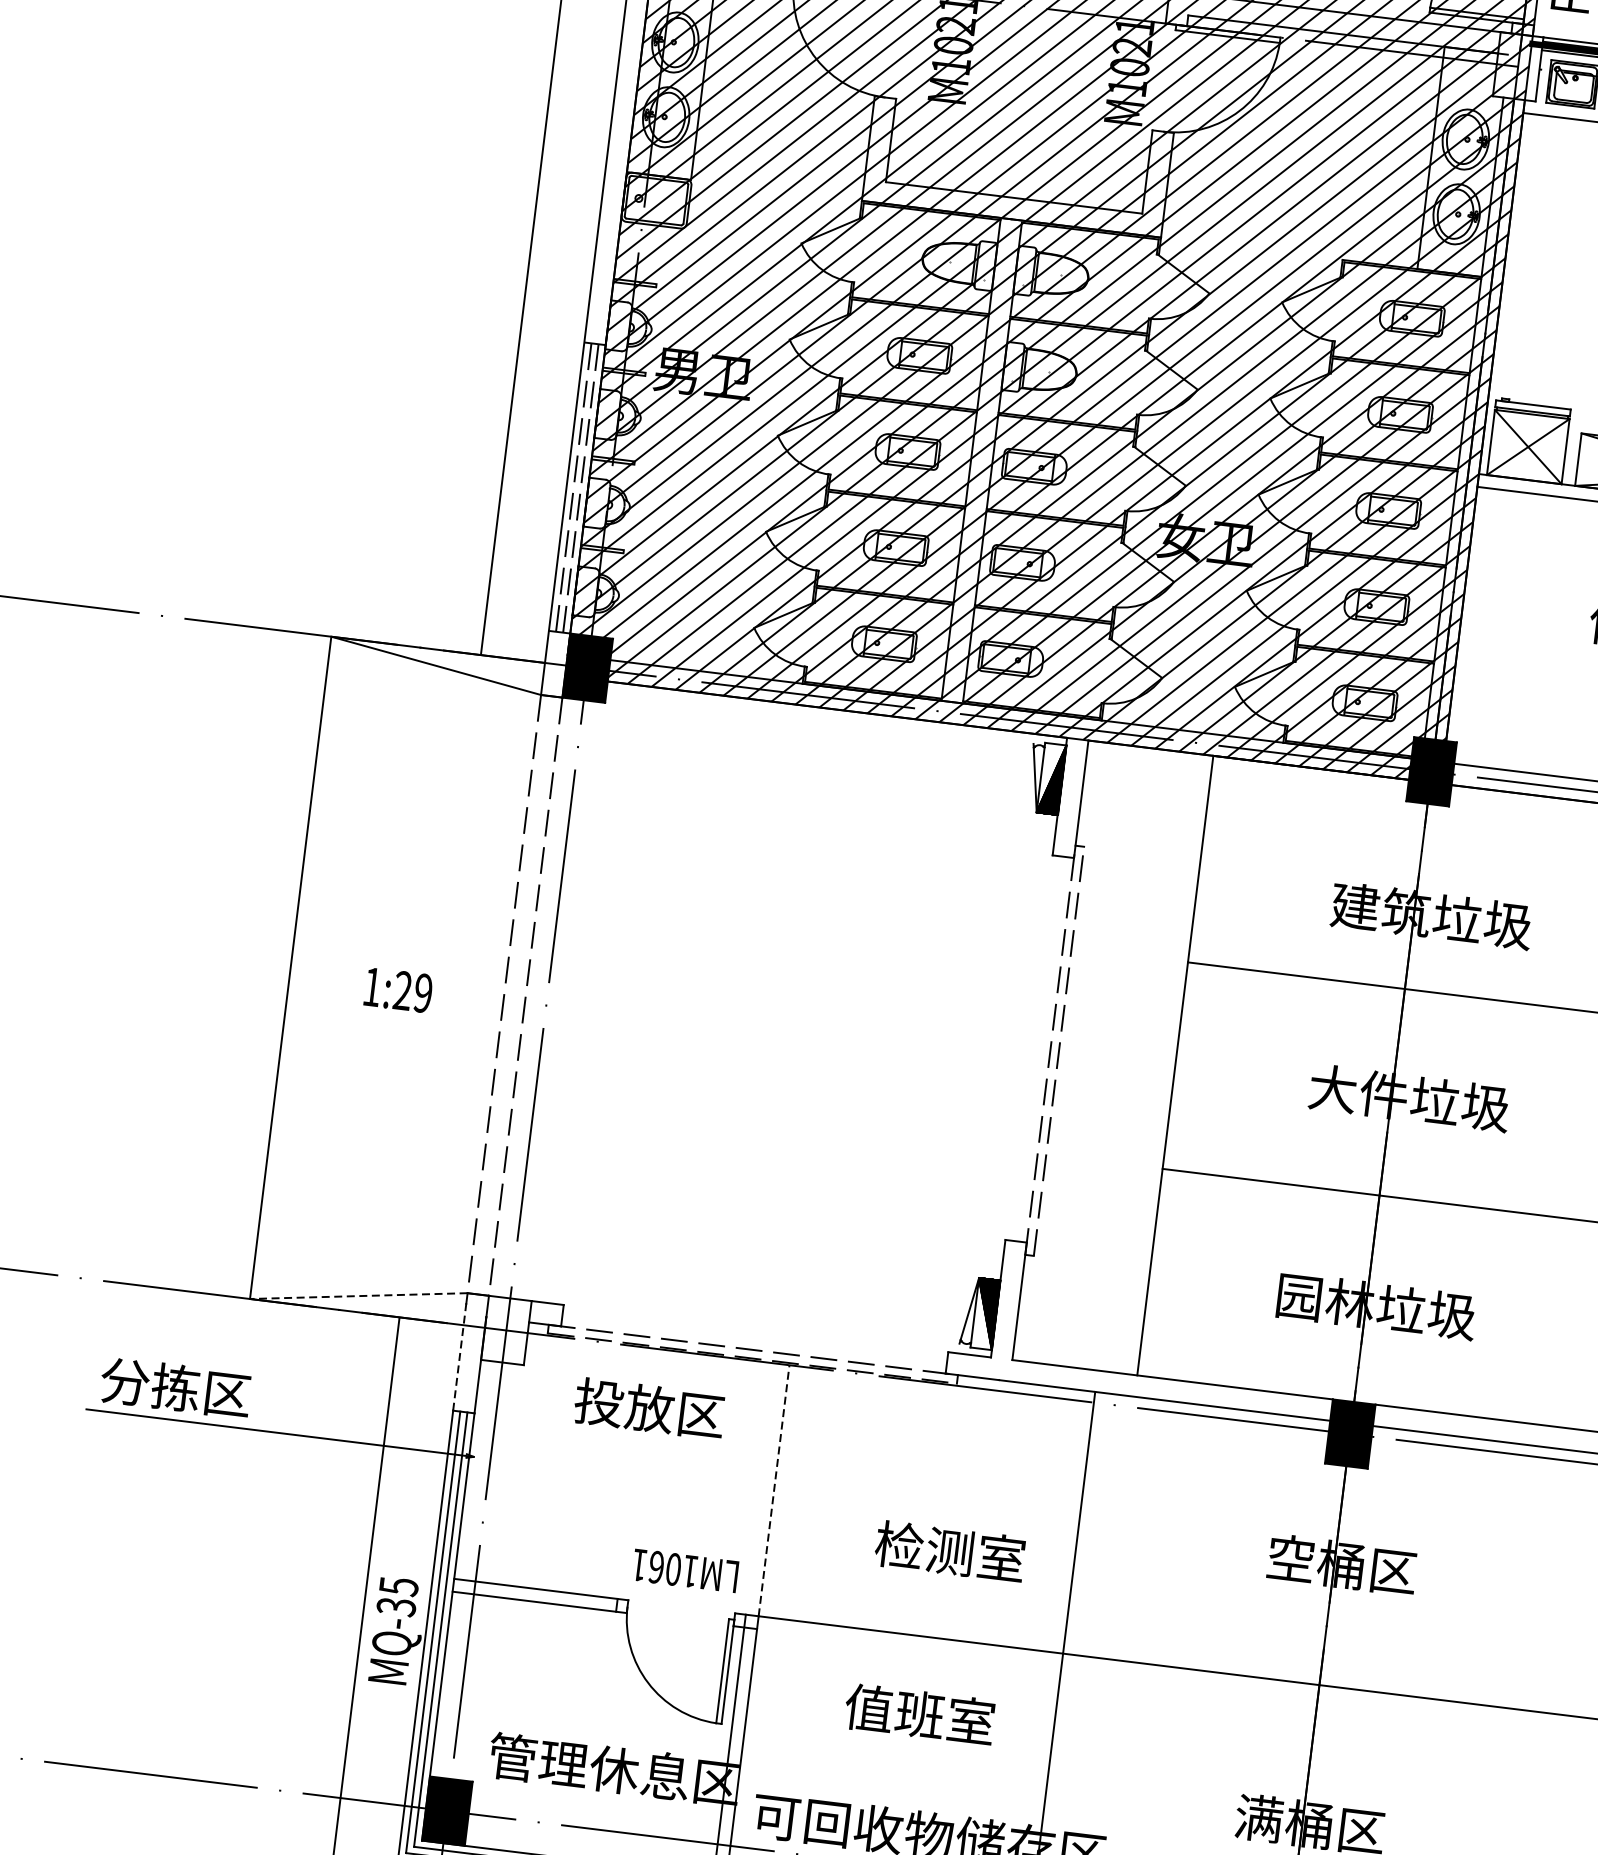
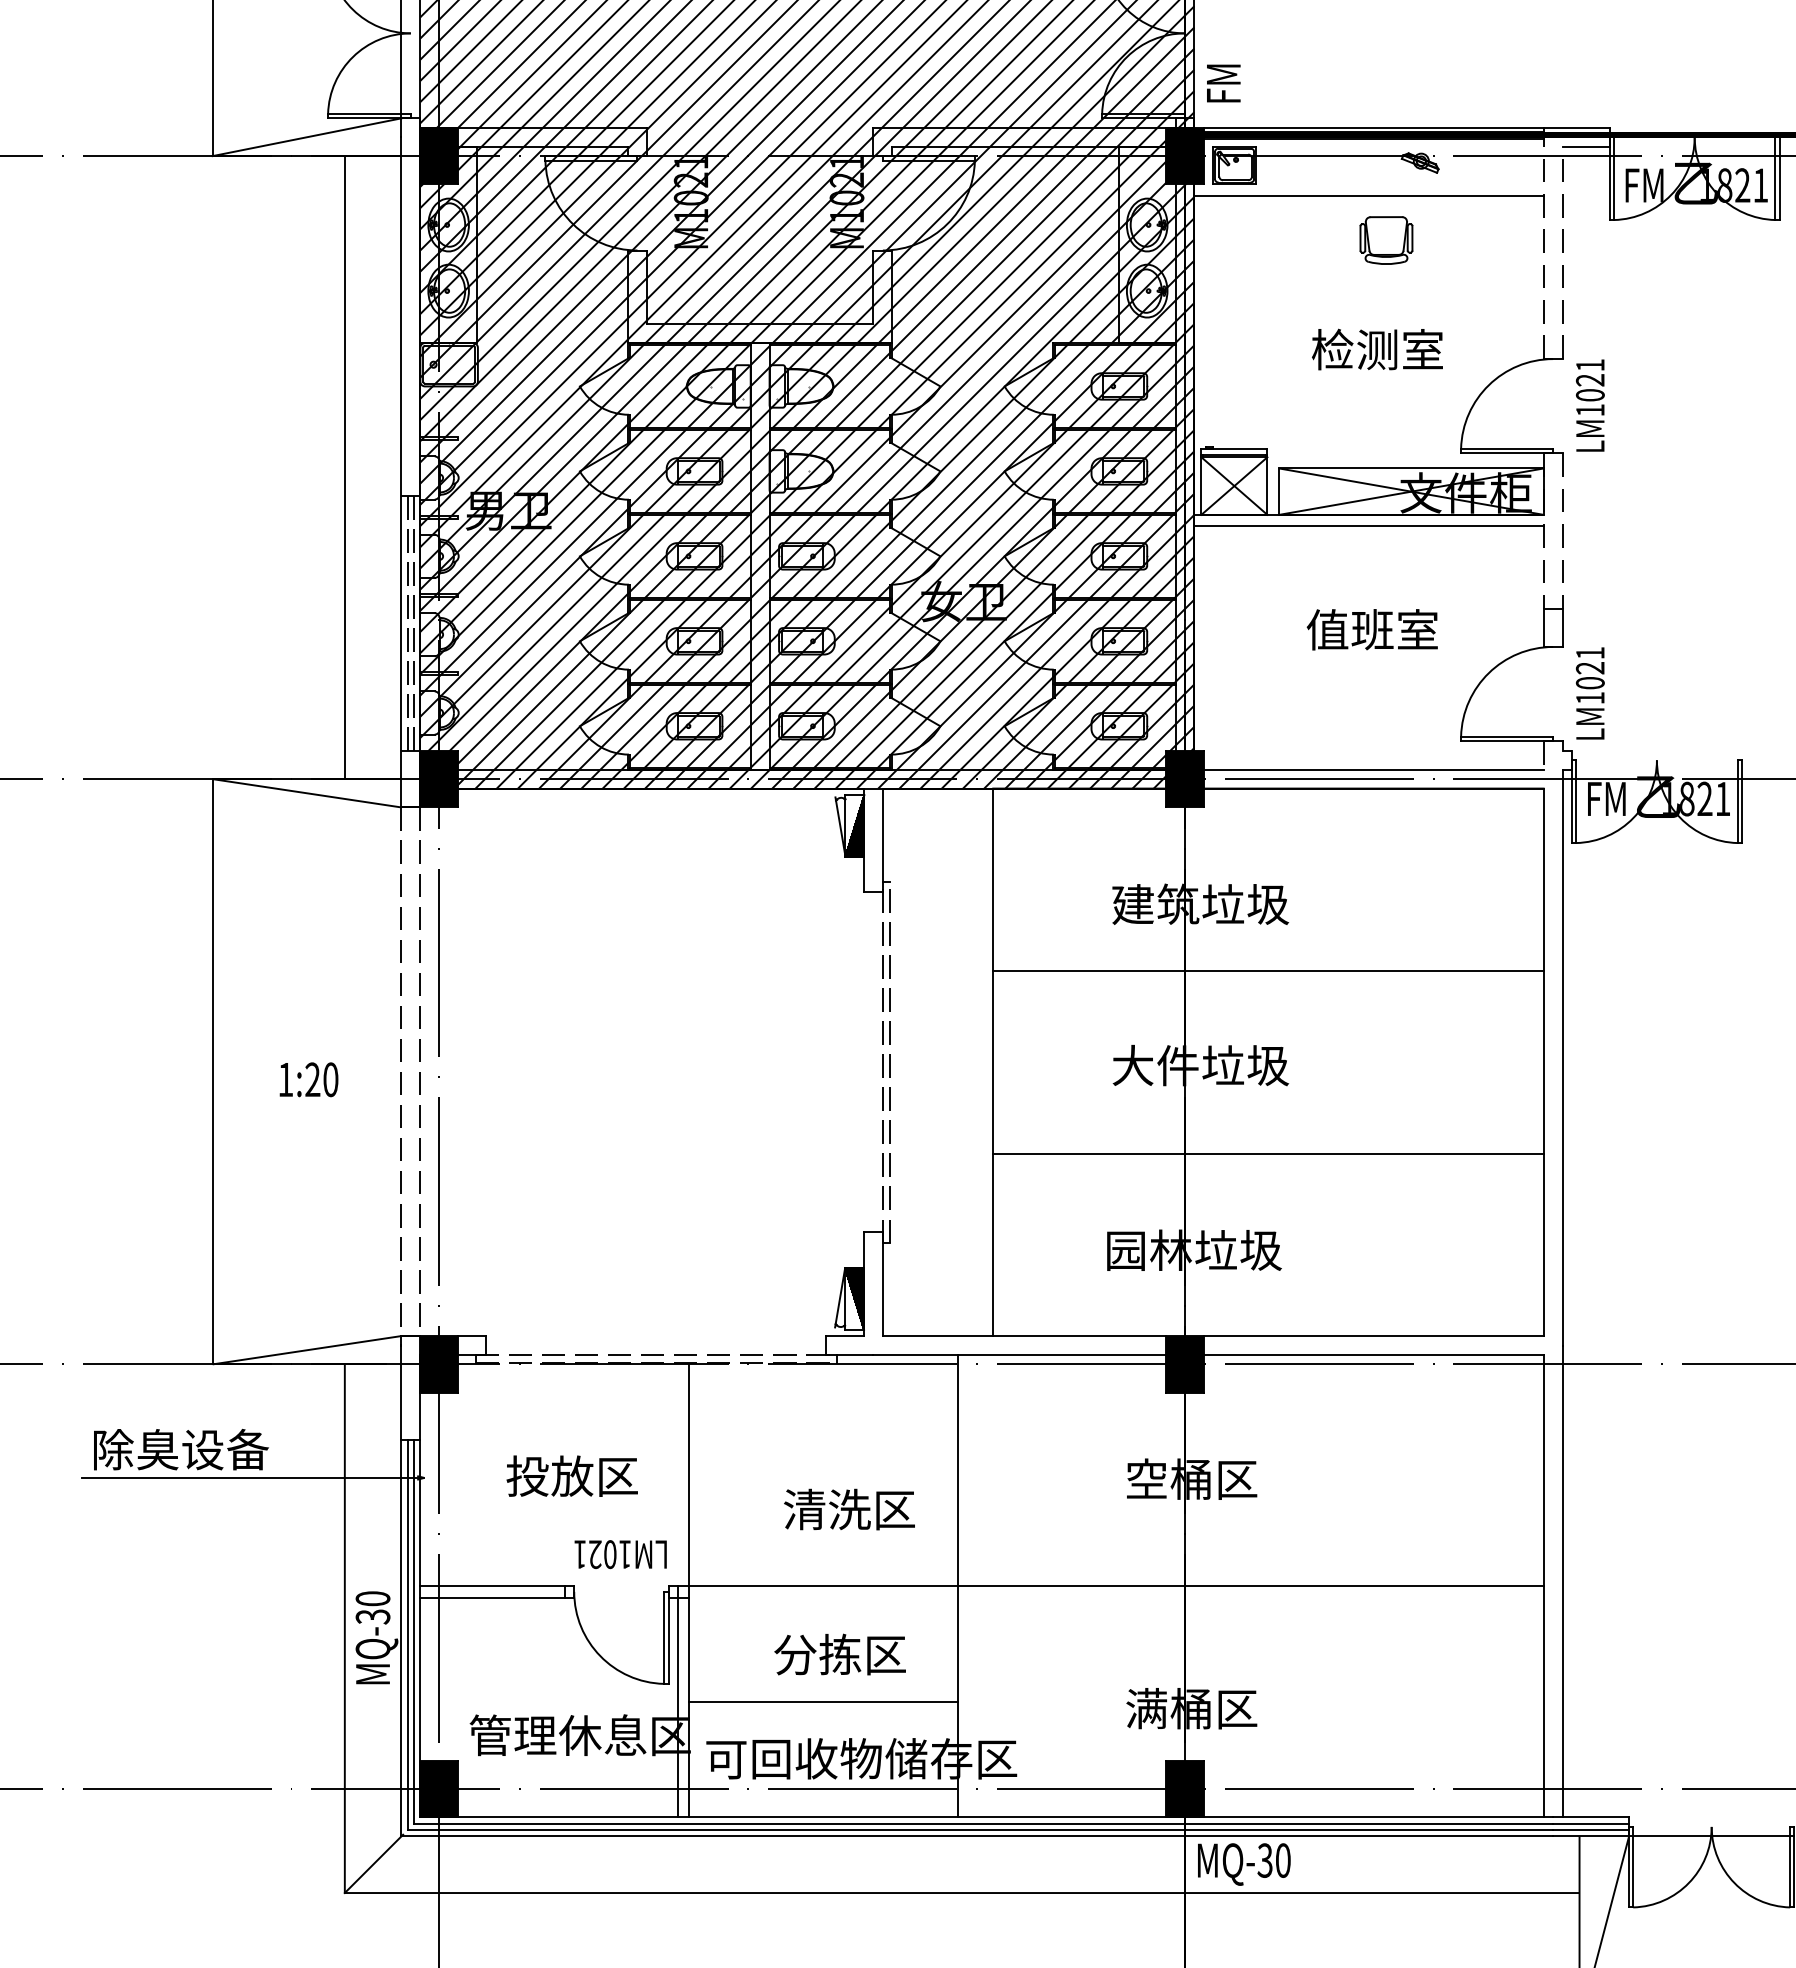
fill: (1517, 66) -> (1184, 155), added
text: (422, 992) -> (330, 1079), 1:29 -> 1:20
line: (358, 1296) -> (306, 1350), dashed -> solid
fill: (506, 1330) -> (439, 1364), added
line: (459, 1357) -> (401, 1392), dashed -> solid
text: (201, 1390) -> (180, 1449), 分拣区 -> 除臭设备
text: (648, 1407) -> (571, 1475), moved
line: (774, 1490) -> (689, 1475), dashed -> solid
text: (949, 1551) -> (848, 1509), 检测室 -> 清洗区
text: (656, 1567) -> (595, 1554), LM1061 -> LM1021
text: (398, 1586) -> (372, 1598), MQ-35 -> MQ-30
text: (919, 1714) -> (839, 1654), 值班室 -> 分拣区
line: (894, 1765) -> (823, 1701), added

